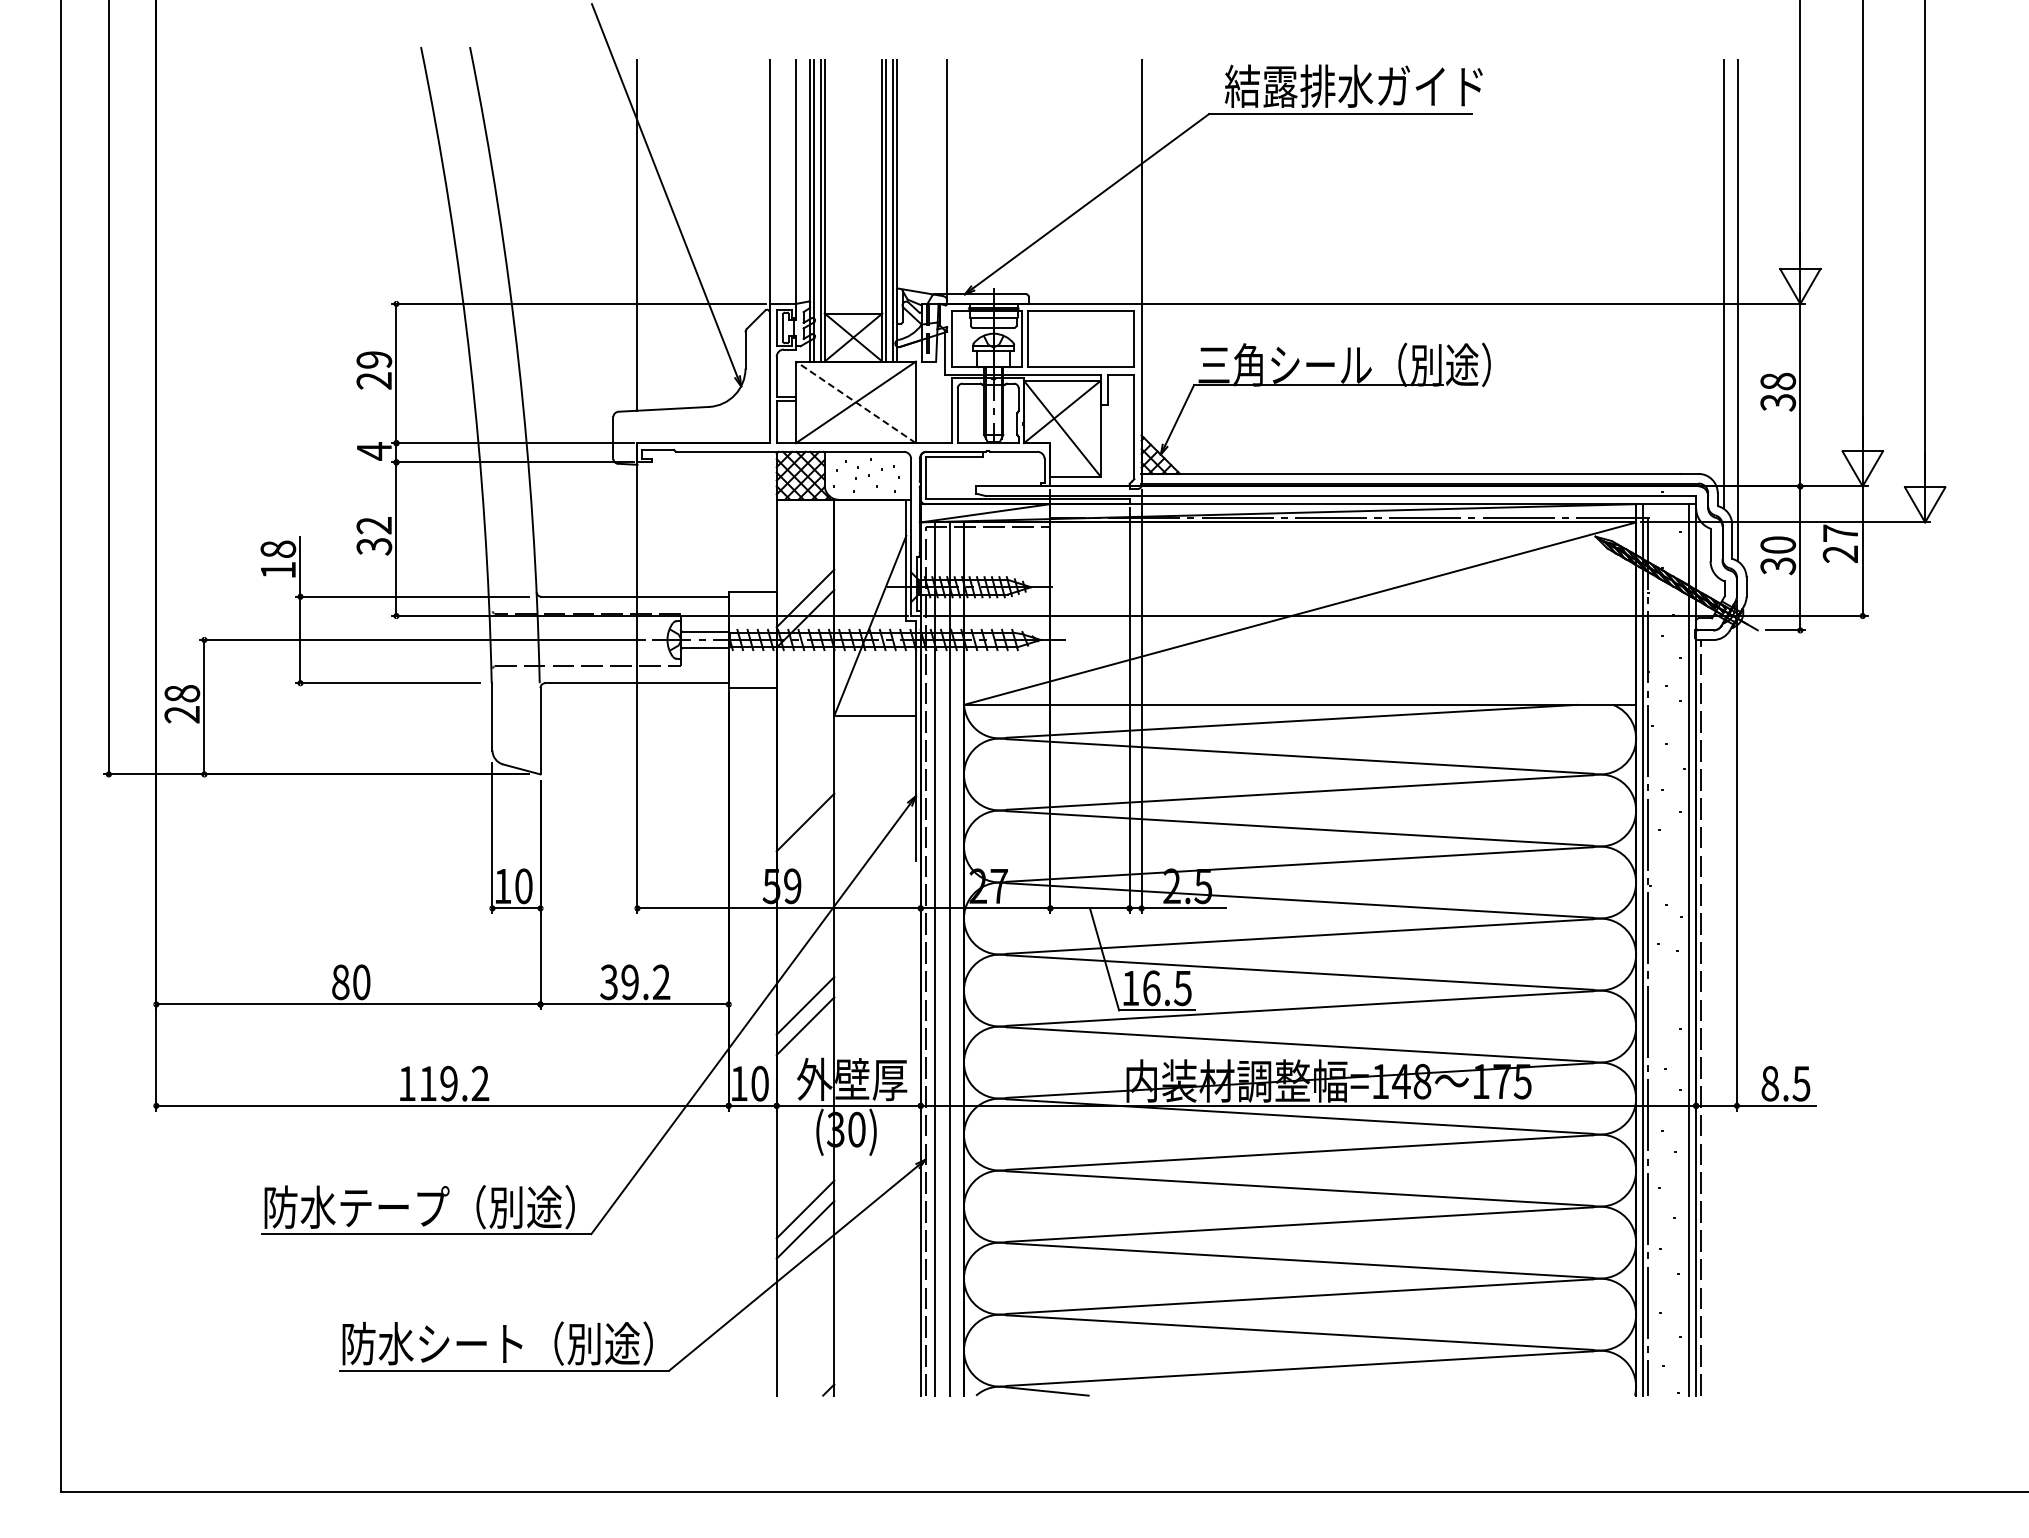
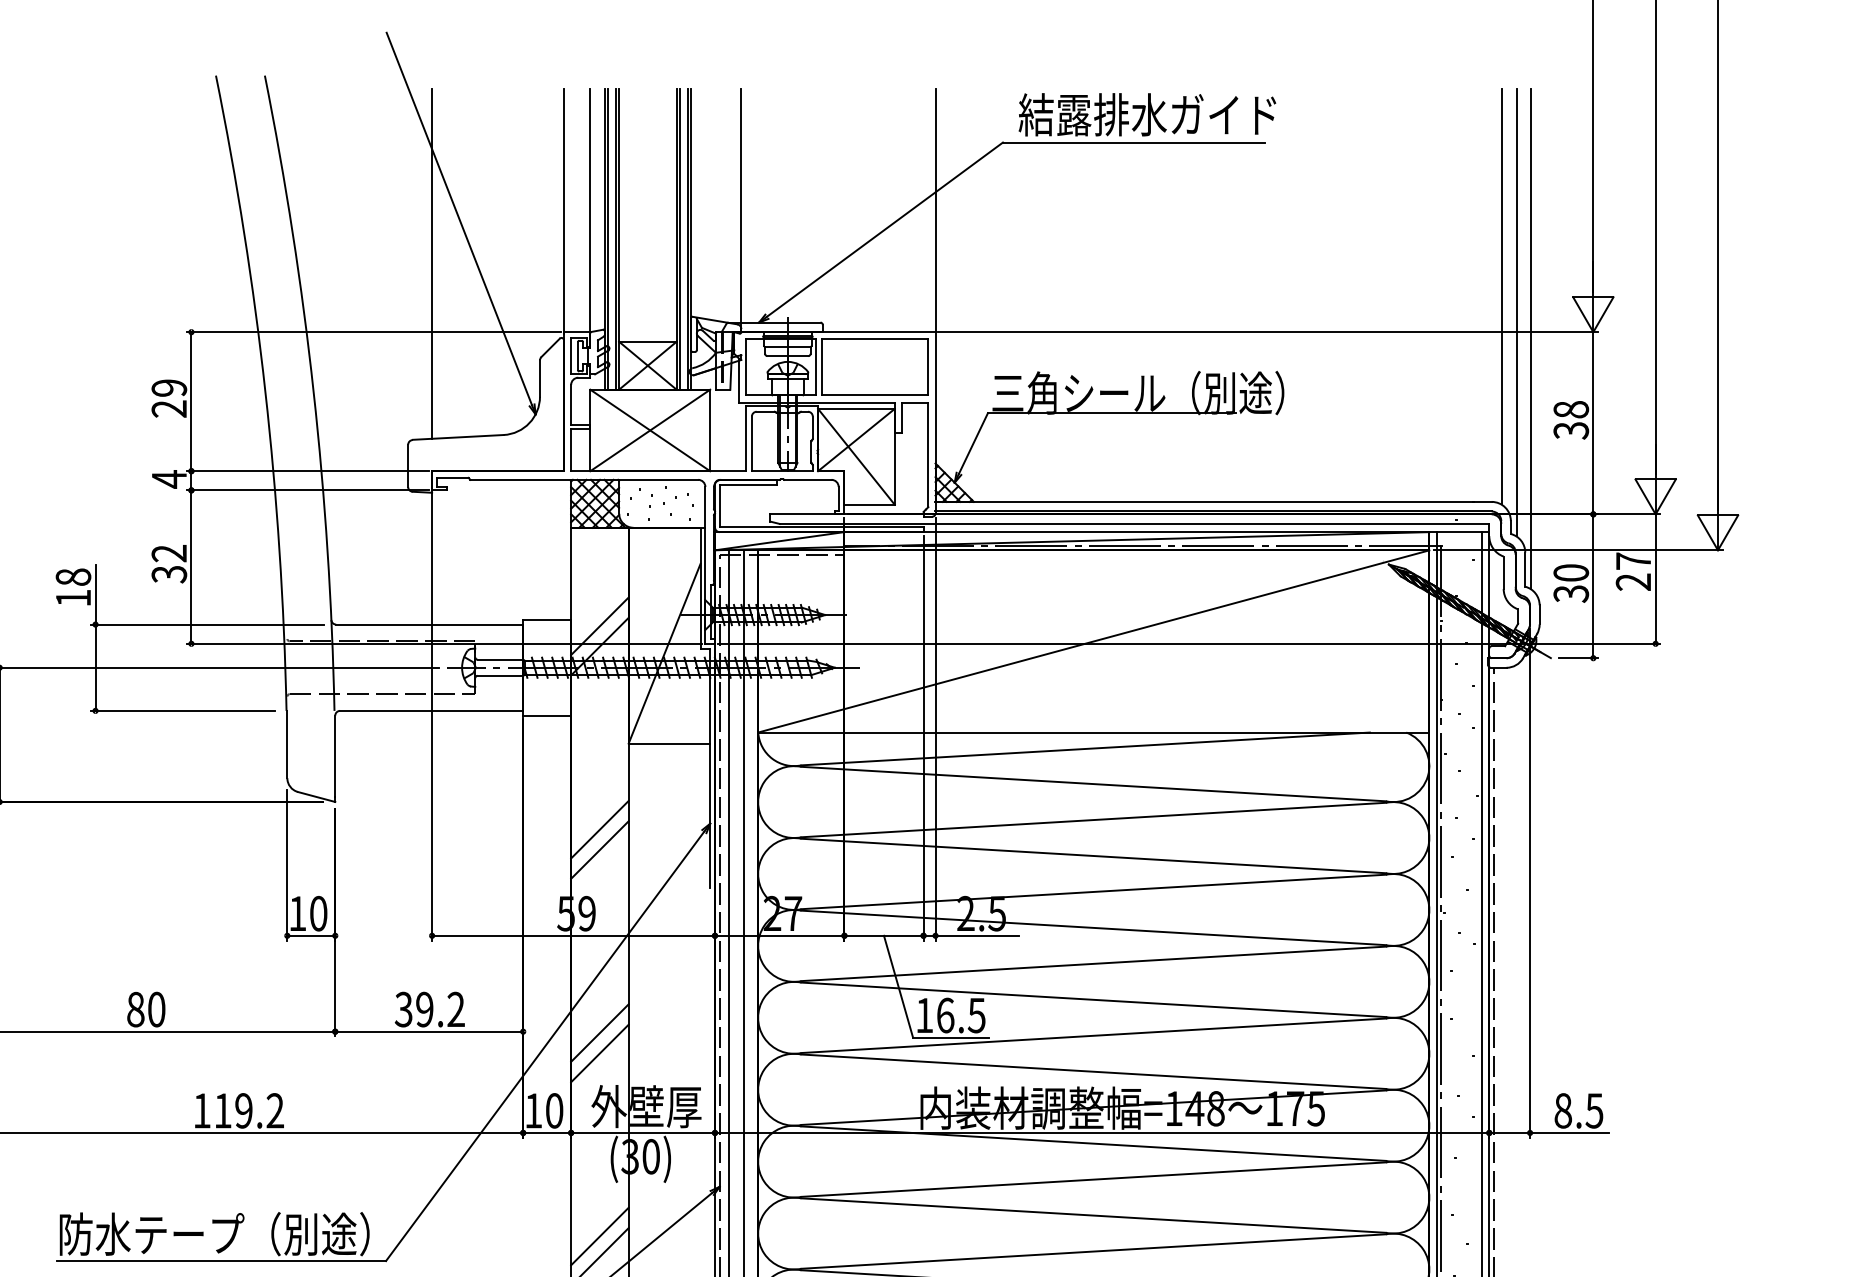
line: (1709, 267) -> (1502, 295), added
line: (855, 402) -> (649, 430), dashed -> solid
line: (805, 801) -> (599, 829), added

